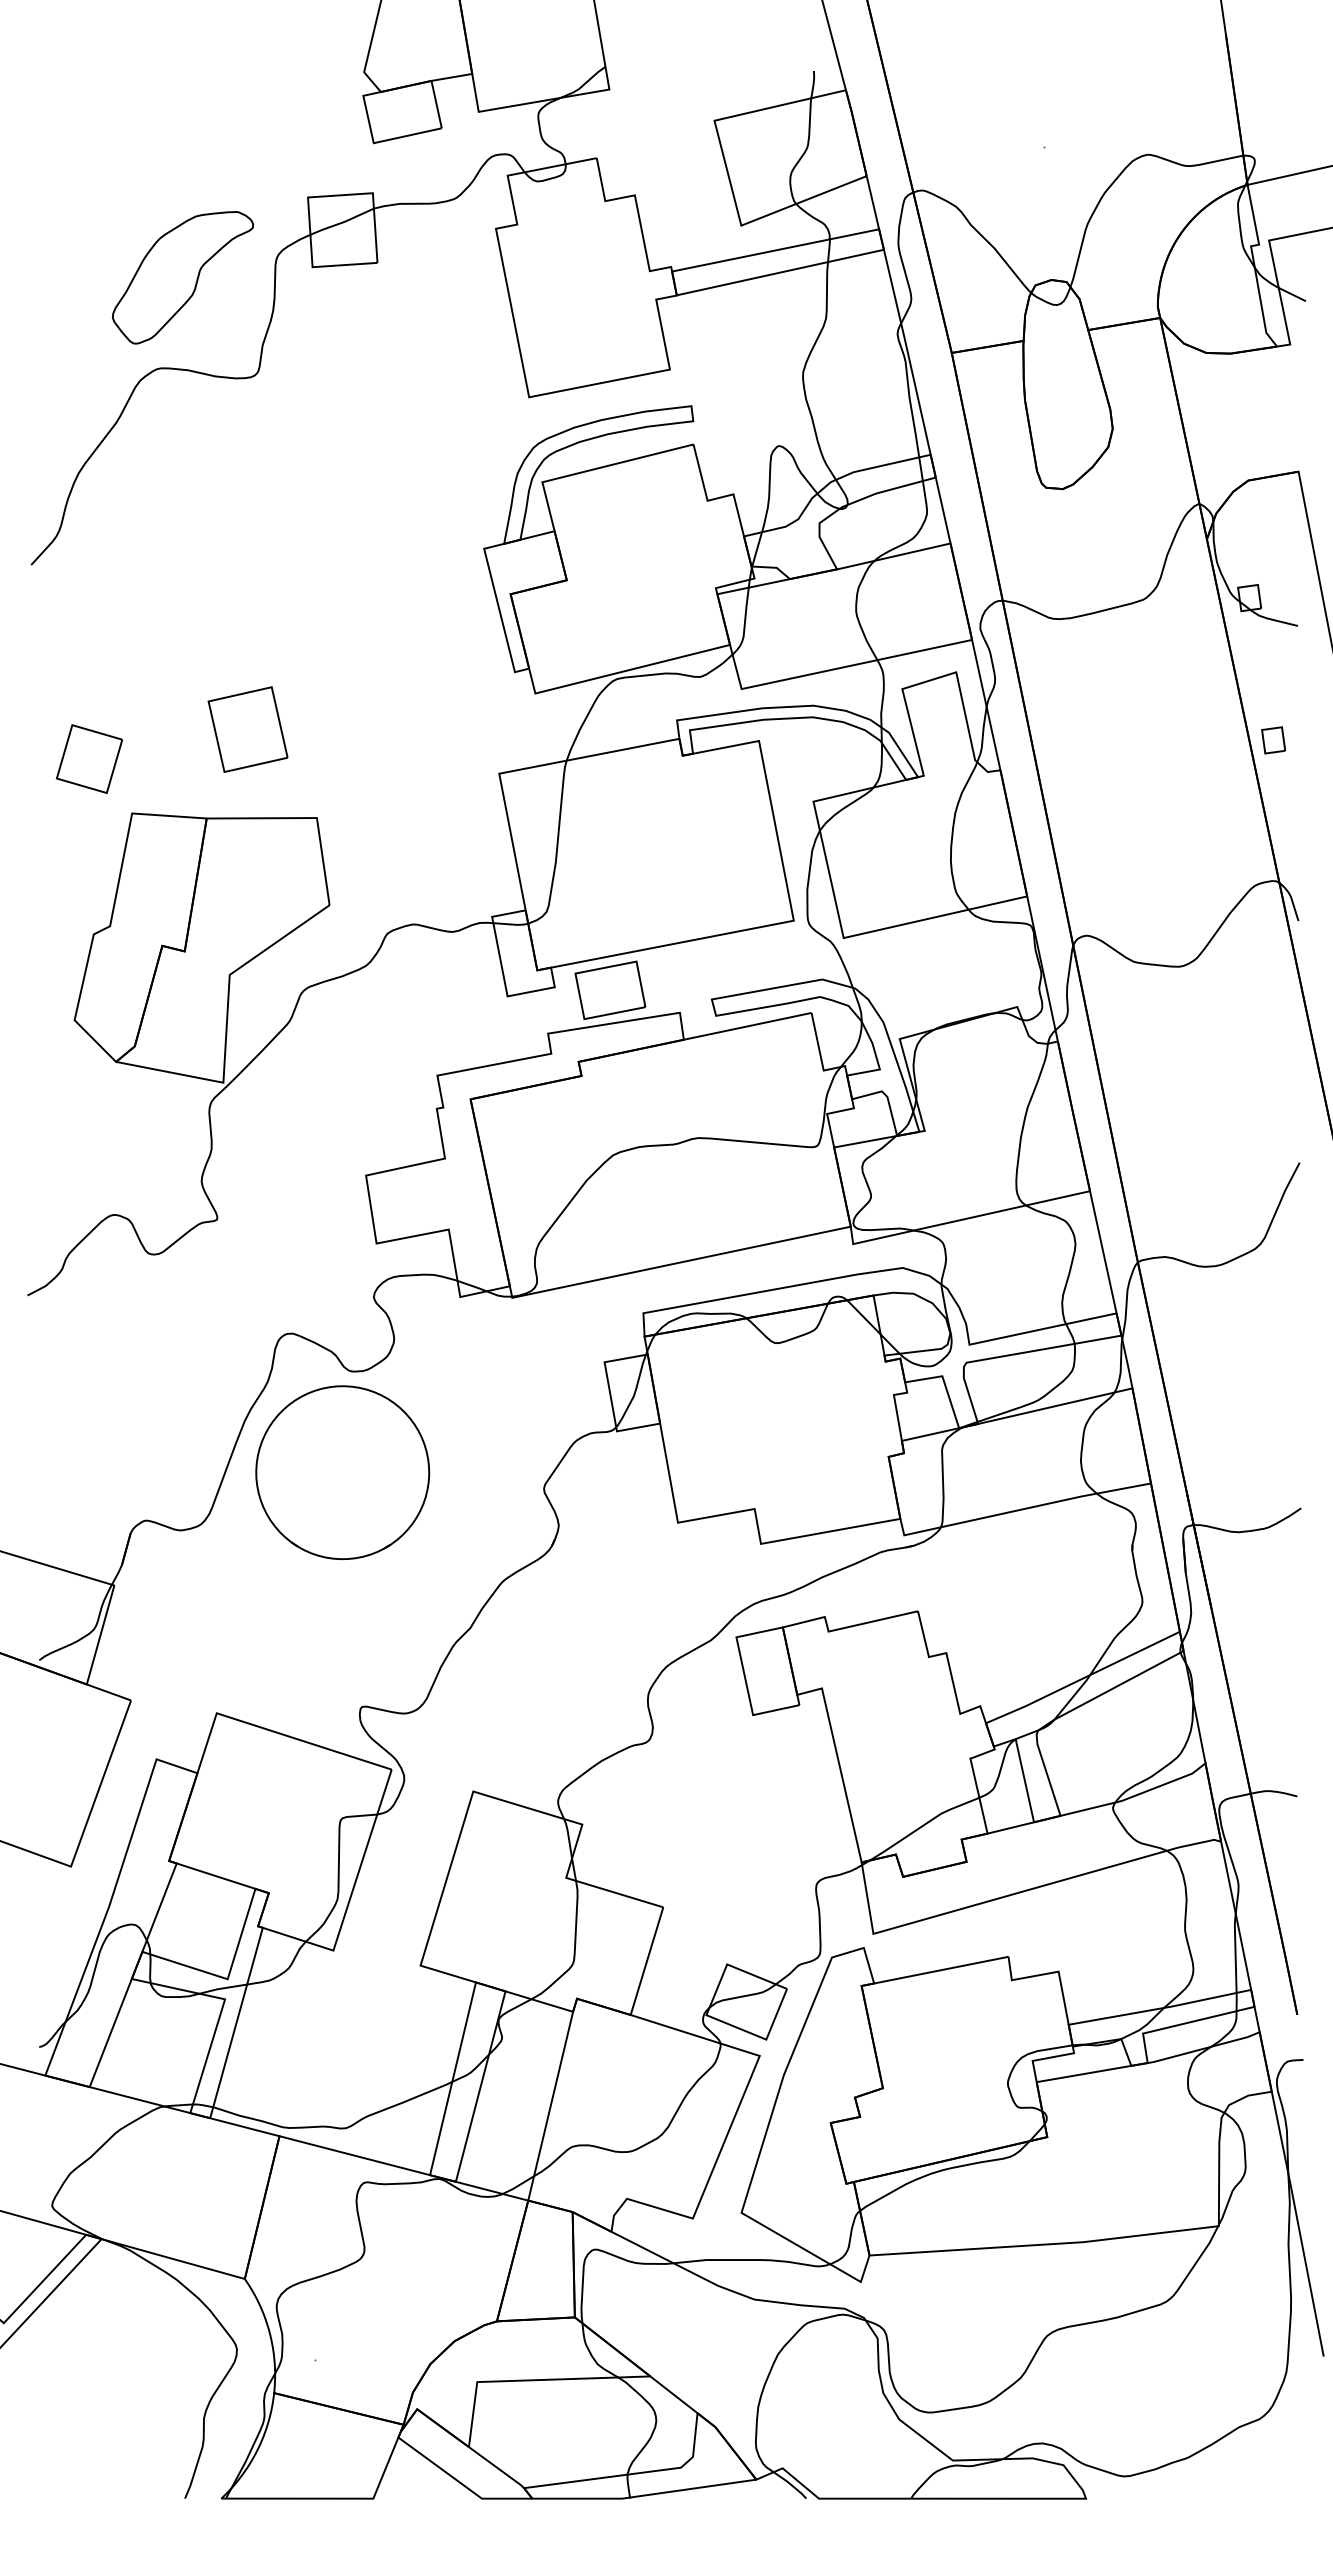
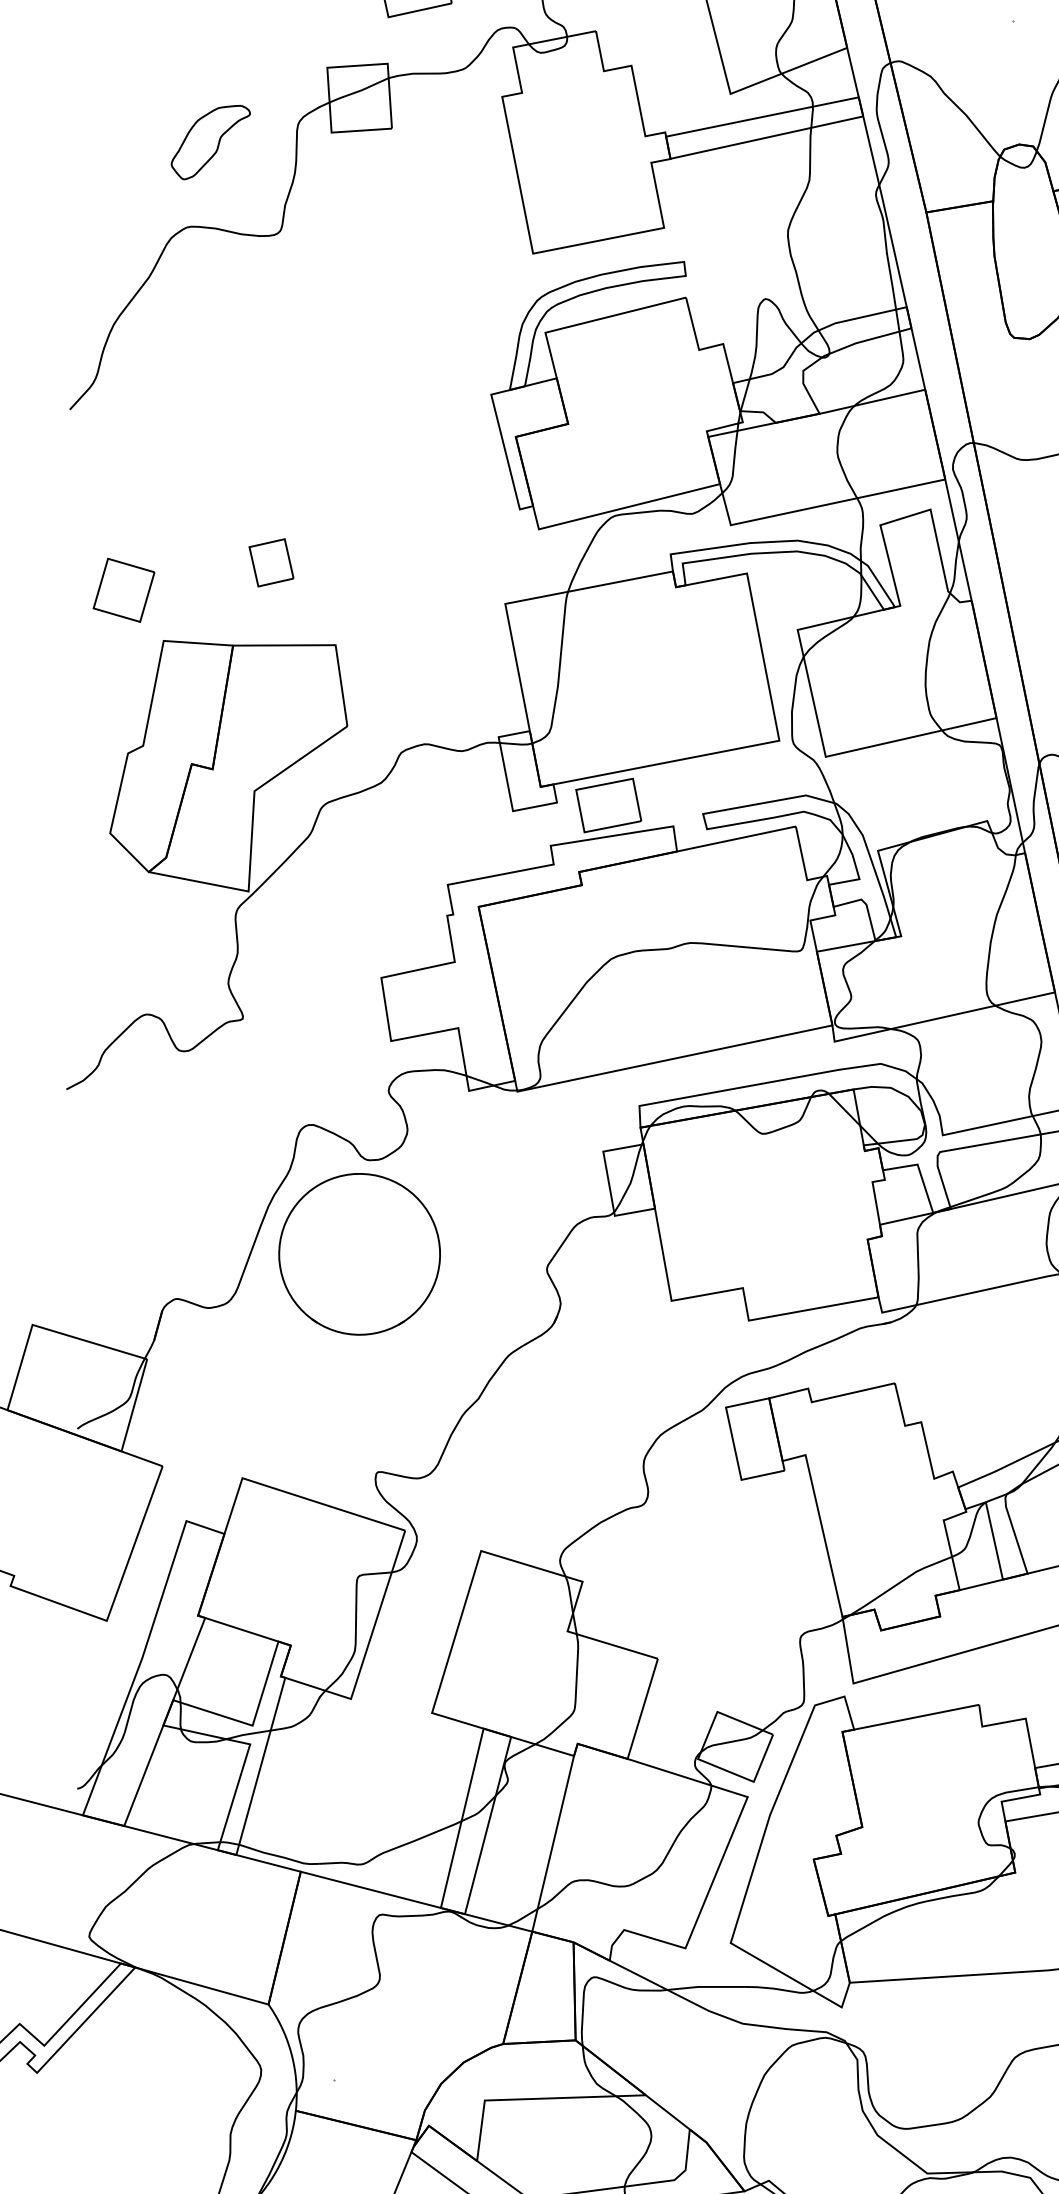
part: (182, 277) -> (210, 142), size x0.6
part: (247, 729) -> (271, 562), size x0.6

